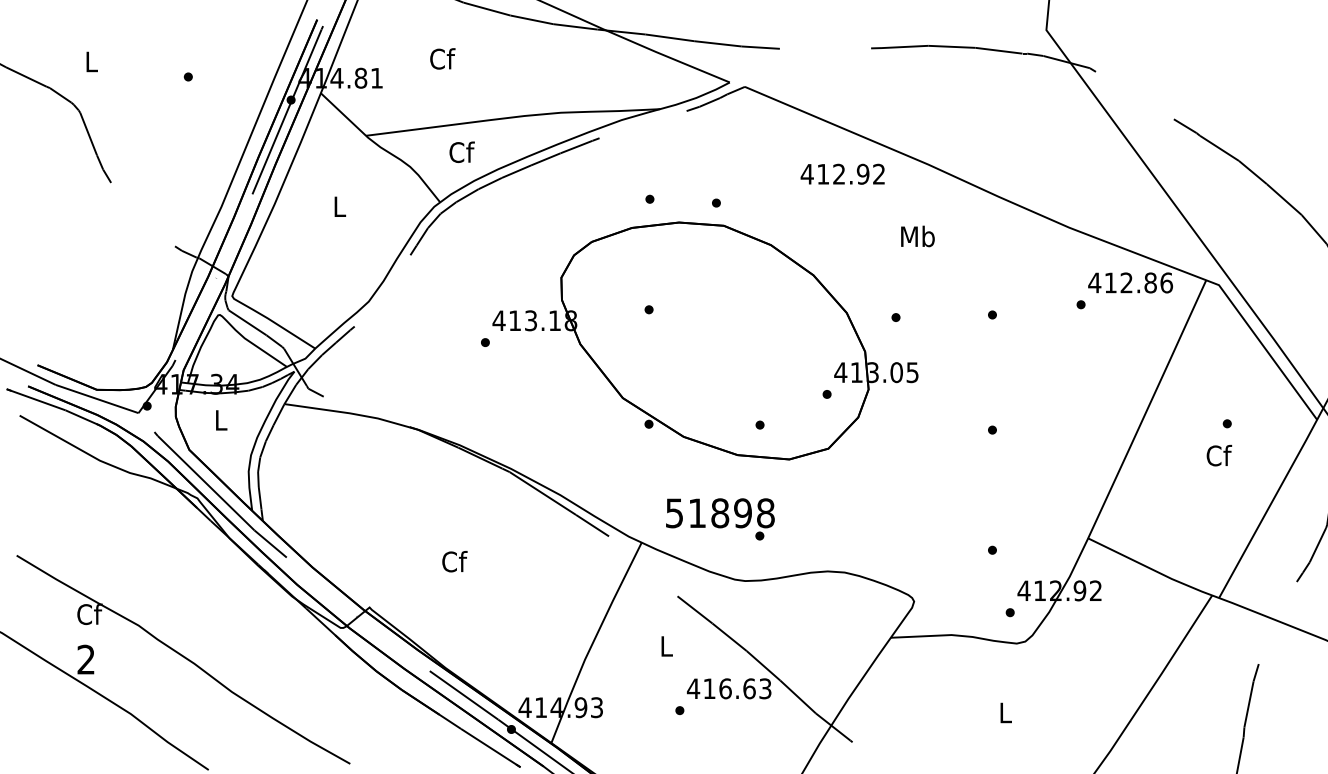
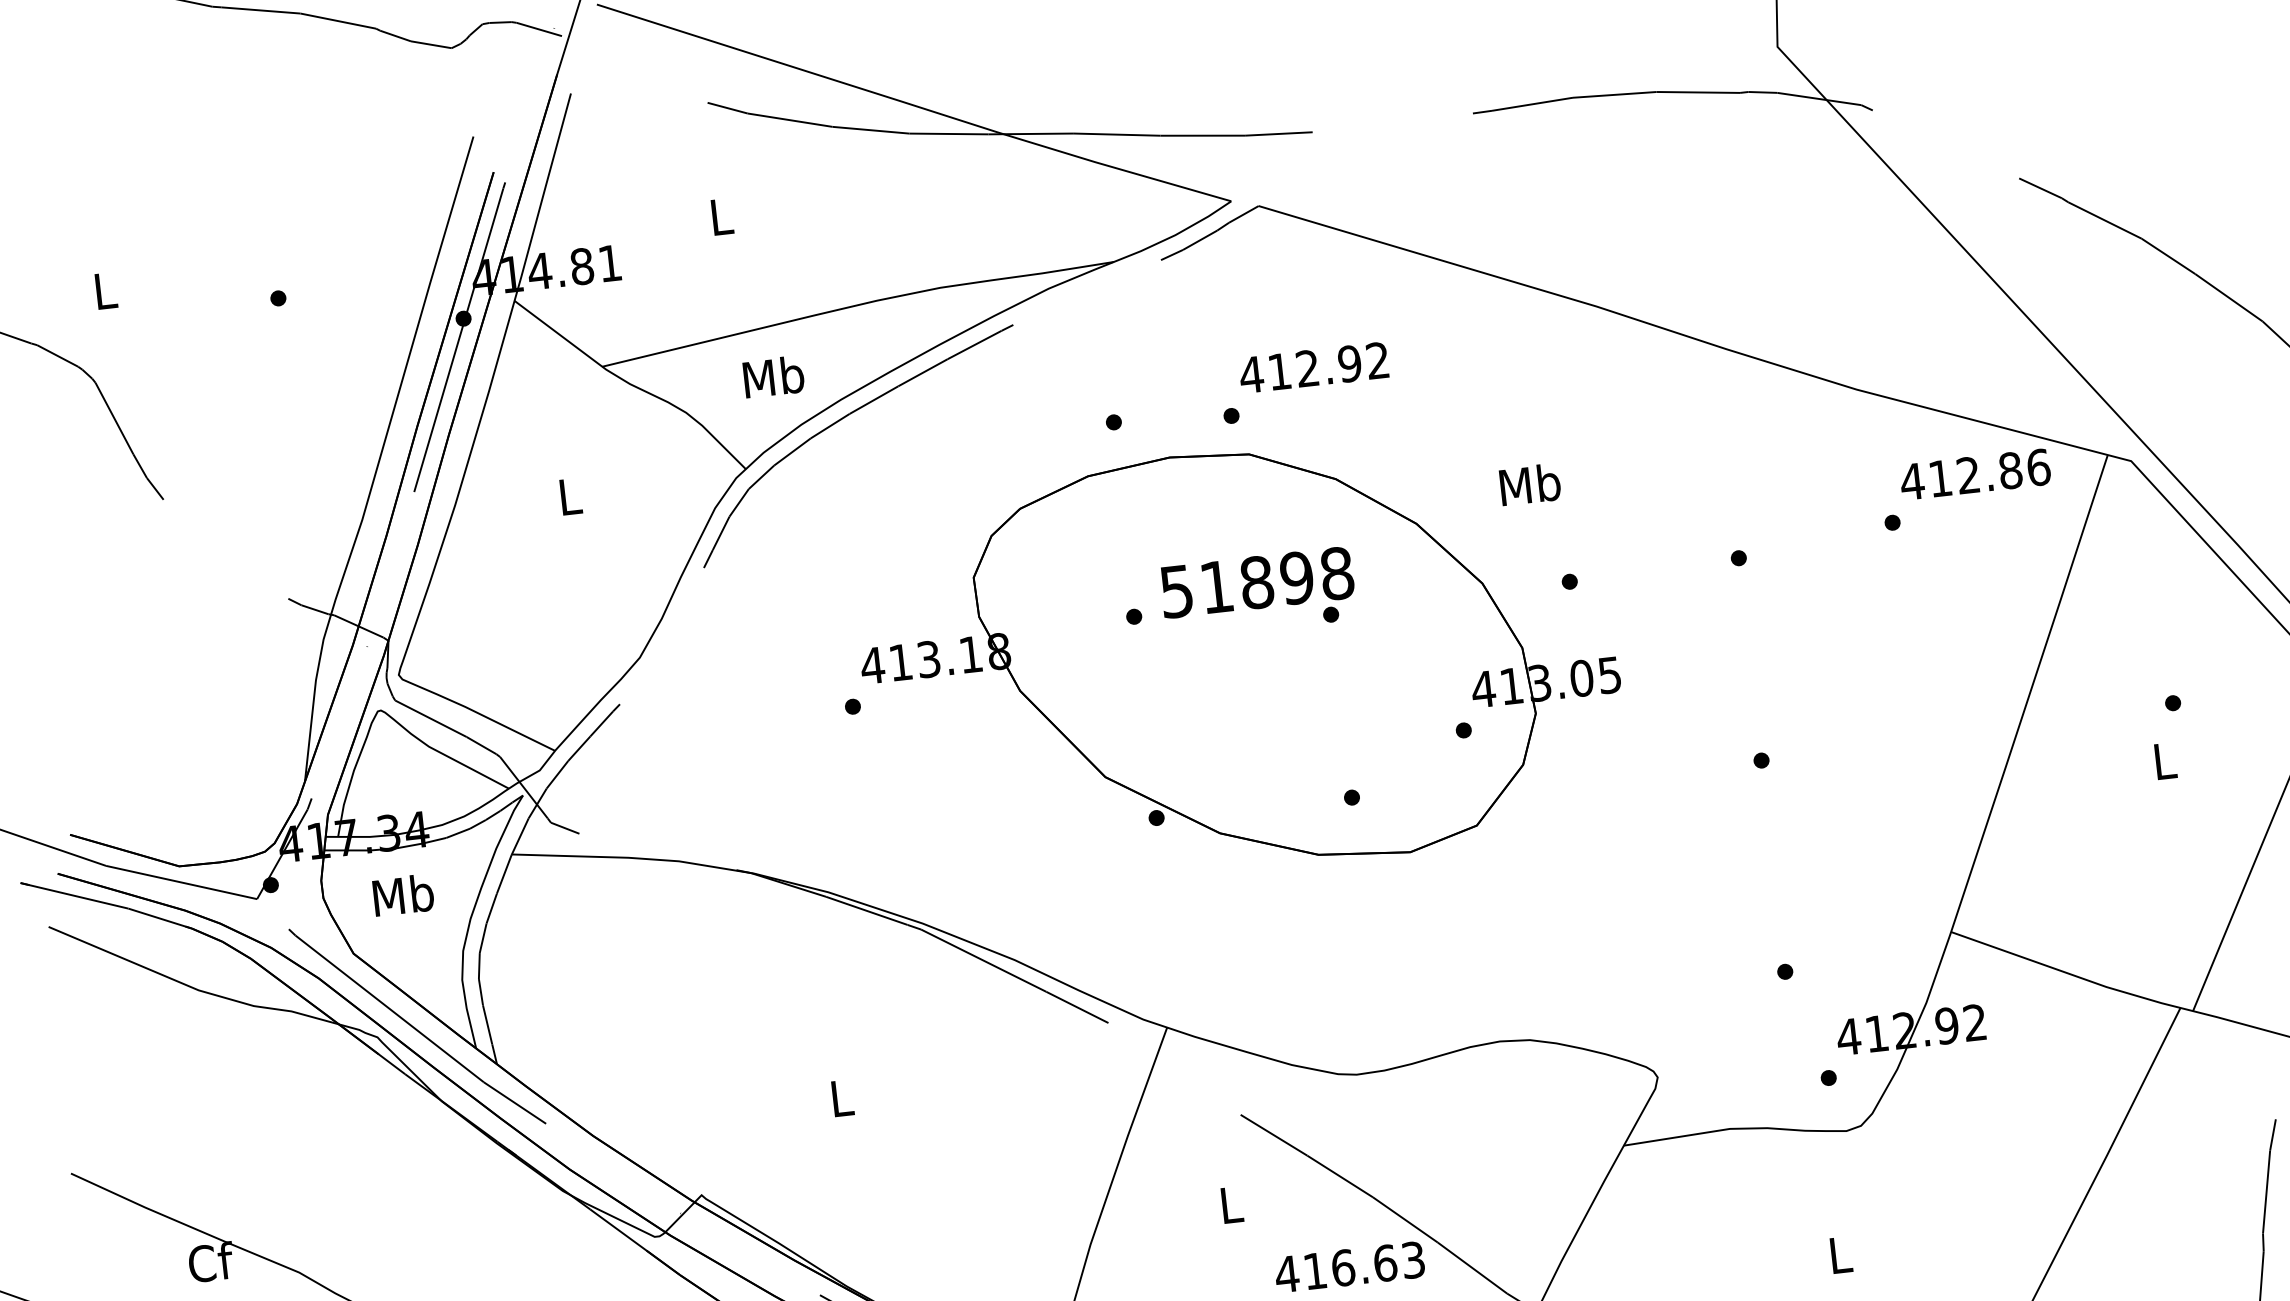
text: (442, 58) -> (721, 215), Cf -> L
text: (461, 152) -> (773, 377), Cf -> Mb
text: (842, 173) -> (1313, 366), moved
text: (917, 236) -> (1529, 484), moved
text: (220, 419) -> (402, 894), L -> Mb
text: (1219, 455) -> (2165, 760), Cf -> L
text: (720, 519) -> (1258, 593), moved
text: (454, 561) -> (841, 1097), Cf -> L

